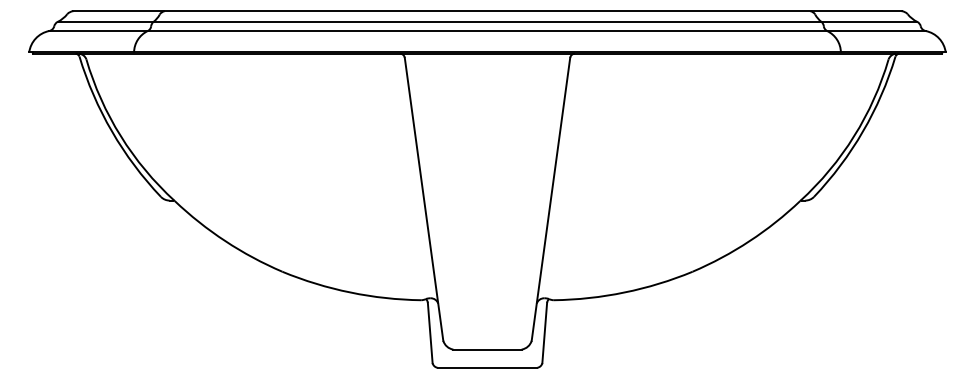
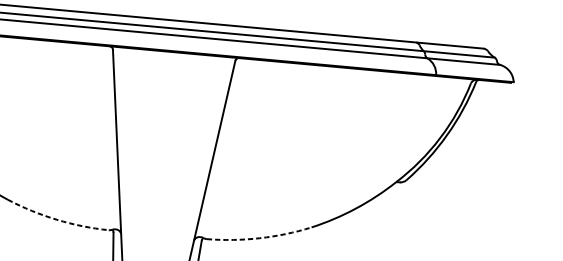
arc: (350, 292) -> (56, 219), solid -> dashed
arc: (624, 292) -> (259, 238), solid -> dashed

